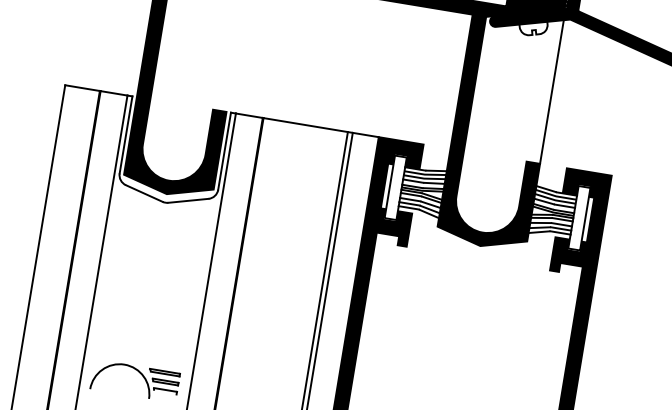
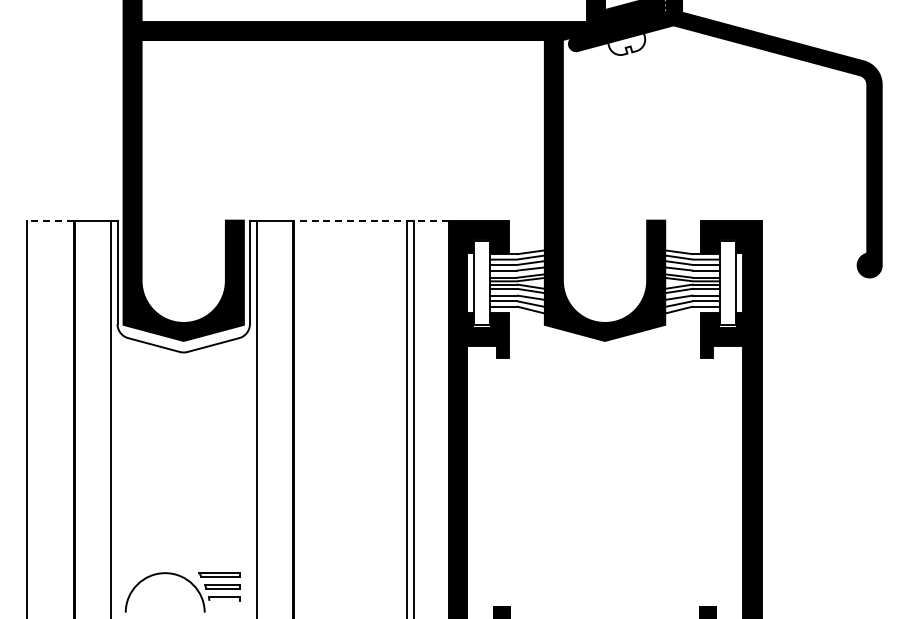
line: (82, 88) -> (50, 220), solid -> dashed
line: (552, 91) -> (665, 123), removed
line: (320, 127) -> (370, 220), solid -> dashed

